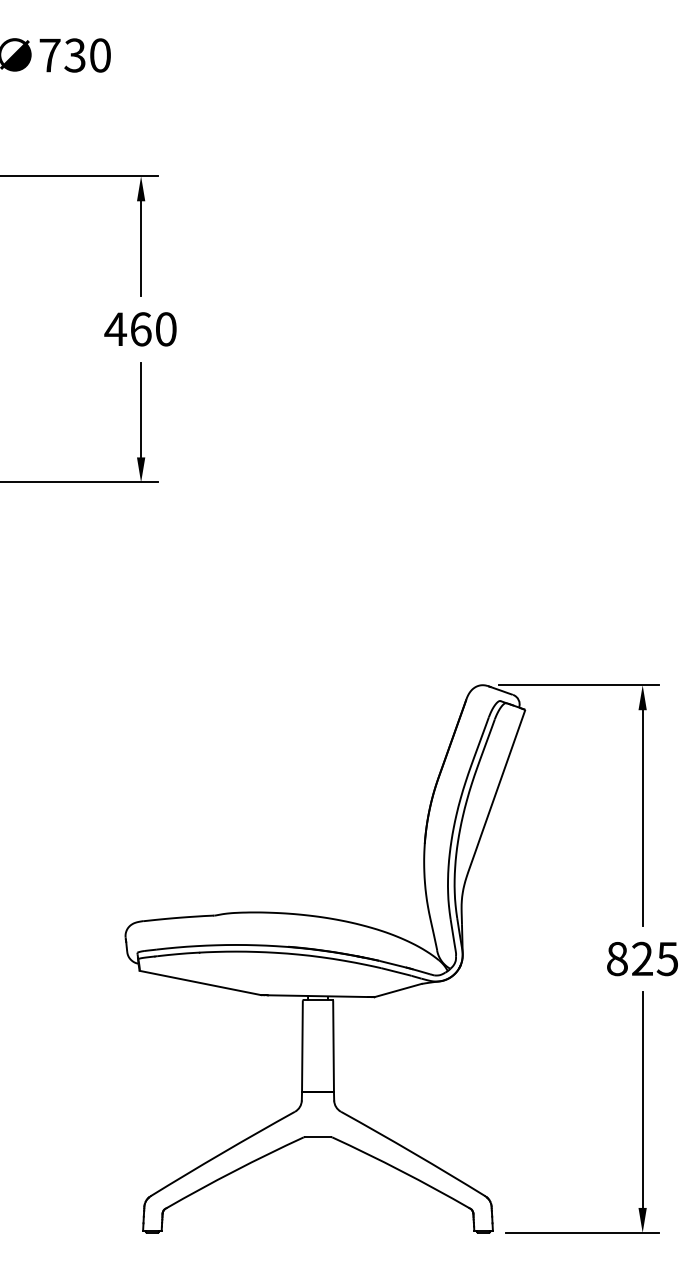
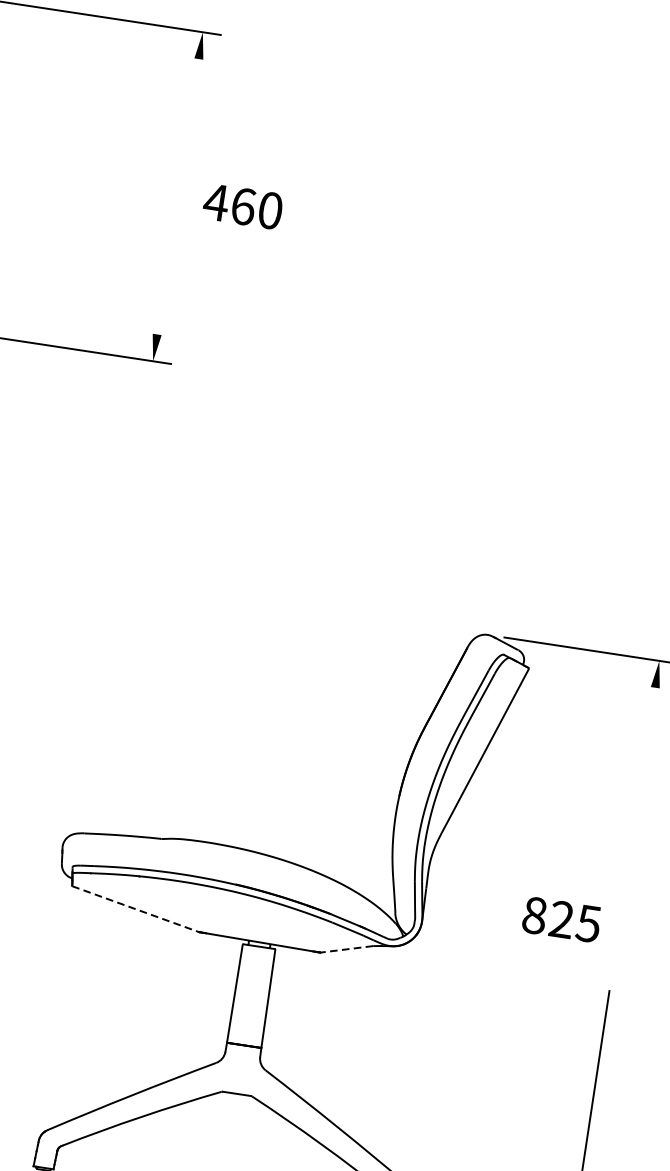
line: (141, 248) -> (191, 109), removed
text: (140, 329) -> (242, 206), moved
line: (141, 409) -> (165, 282), removed
line: (642, 817) -> (637, 803), removed
text: (642, 958) -> (561, 919), moved
line: (201, 983) -> (136, 909), solid -> dashed
line: (397, 990) -> (346, 949), solid -> dashed

